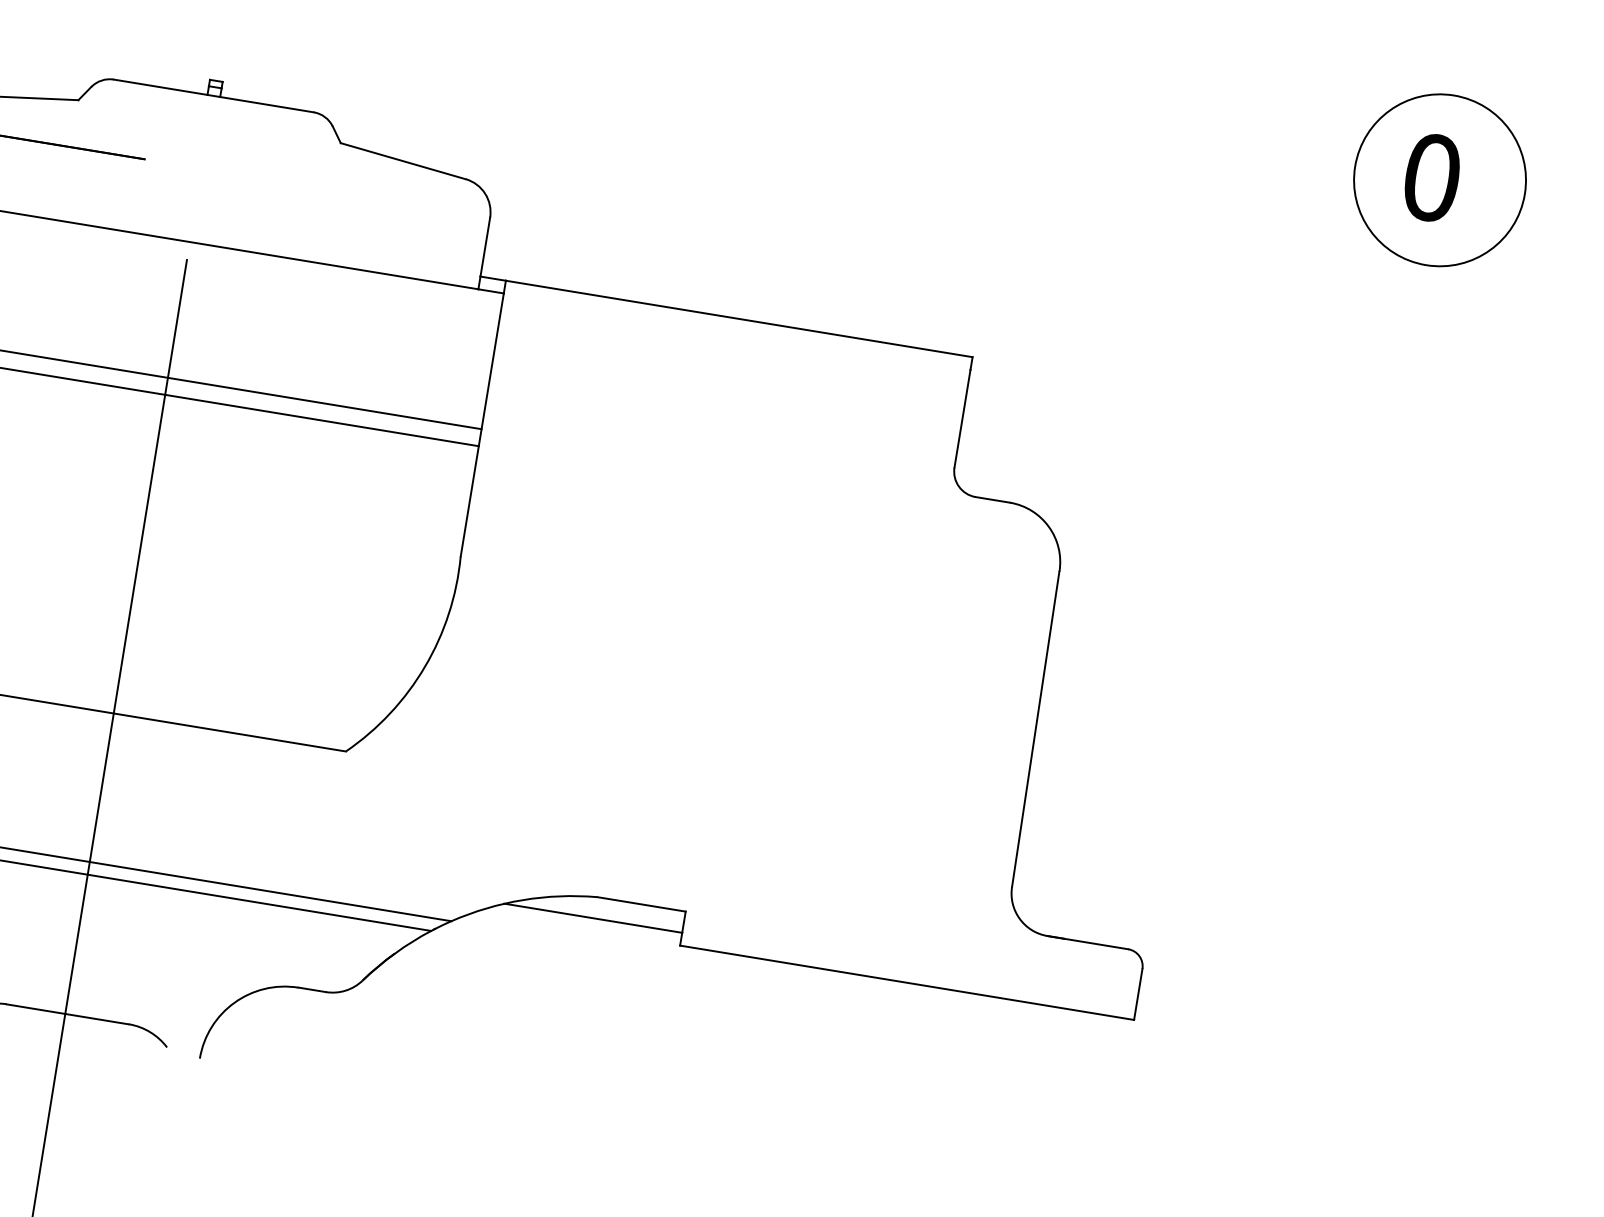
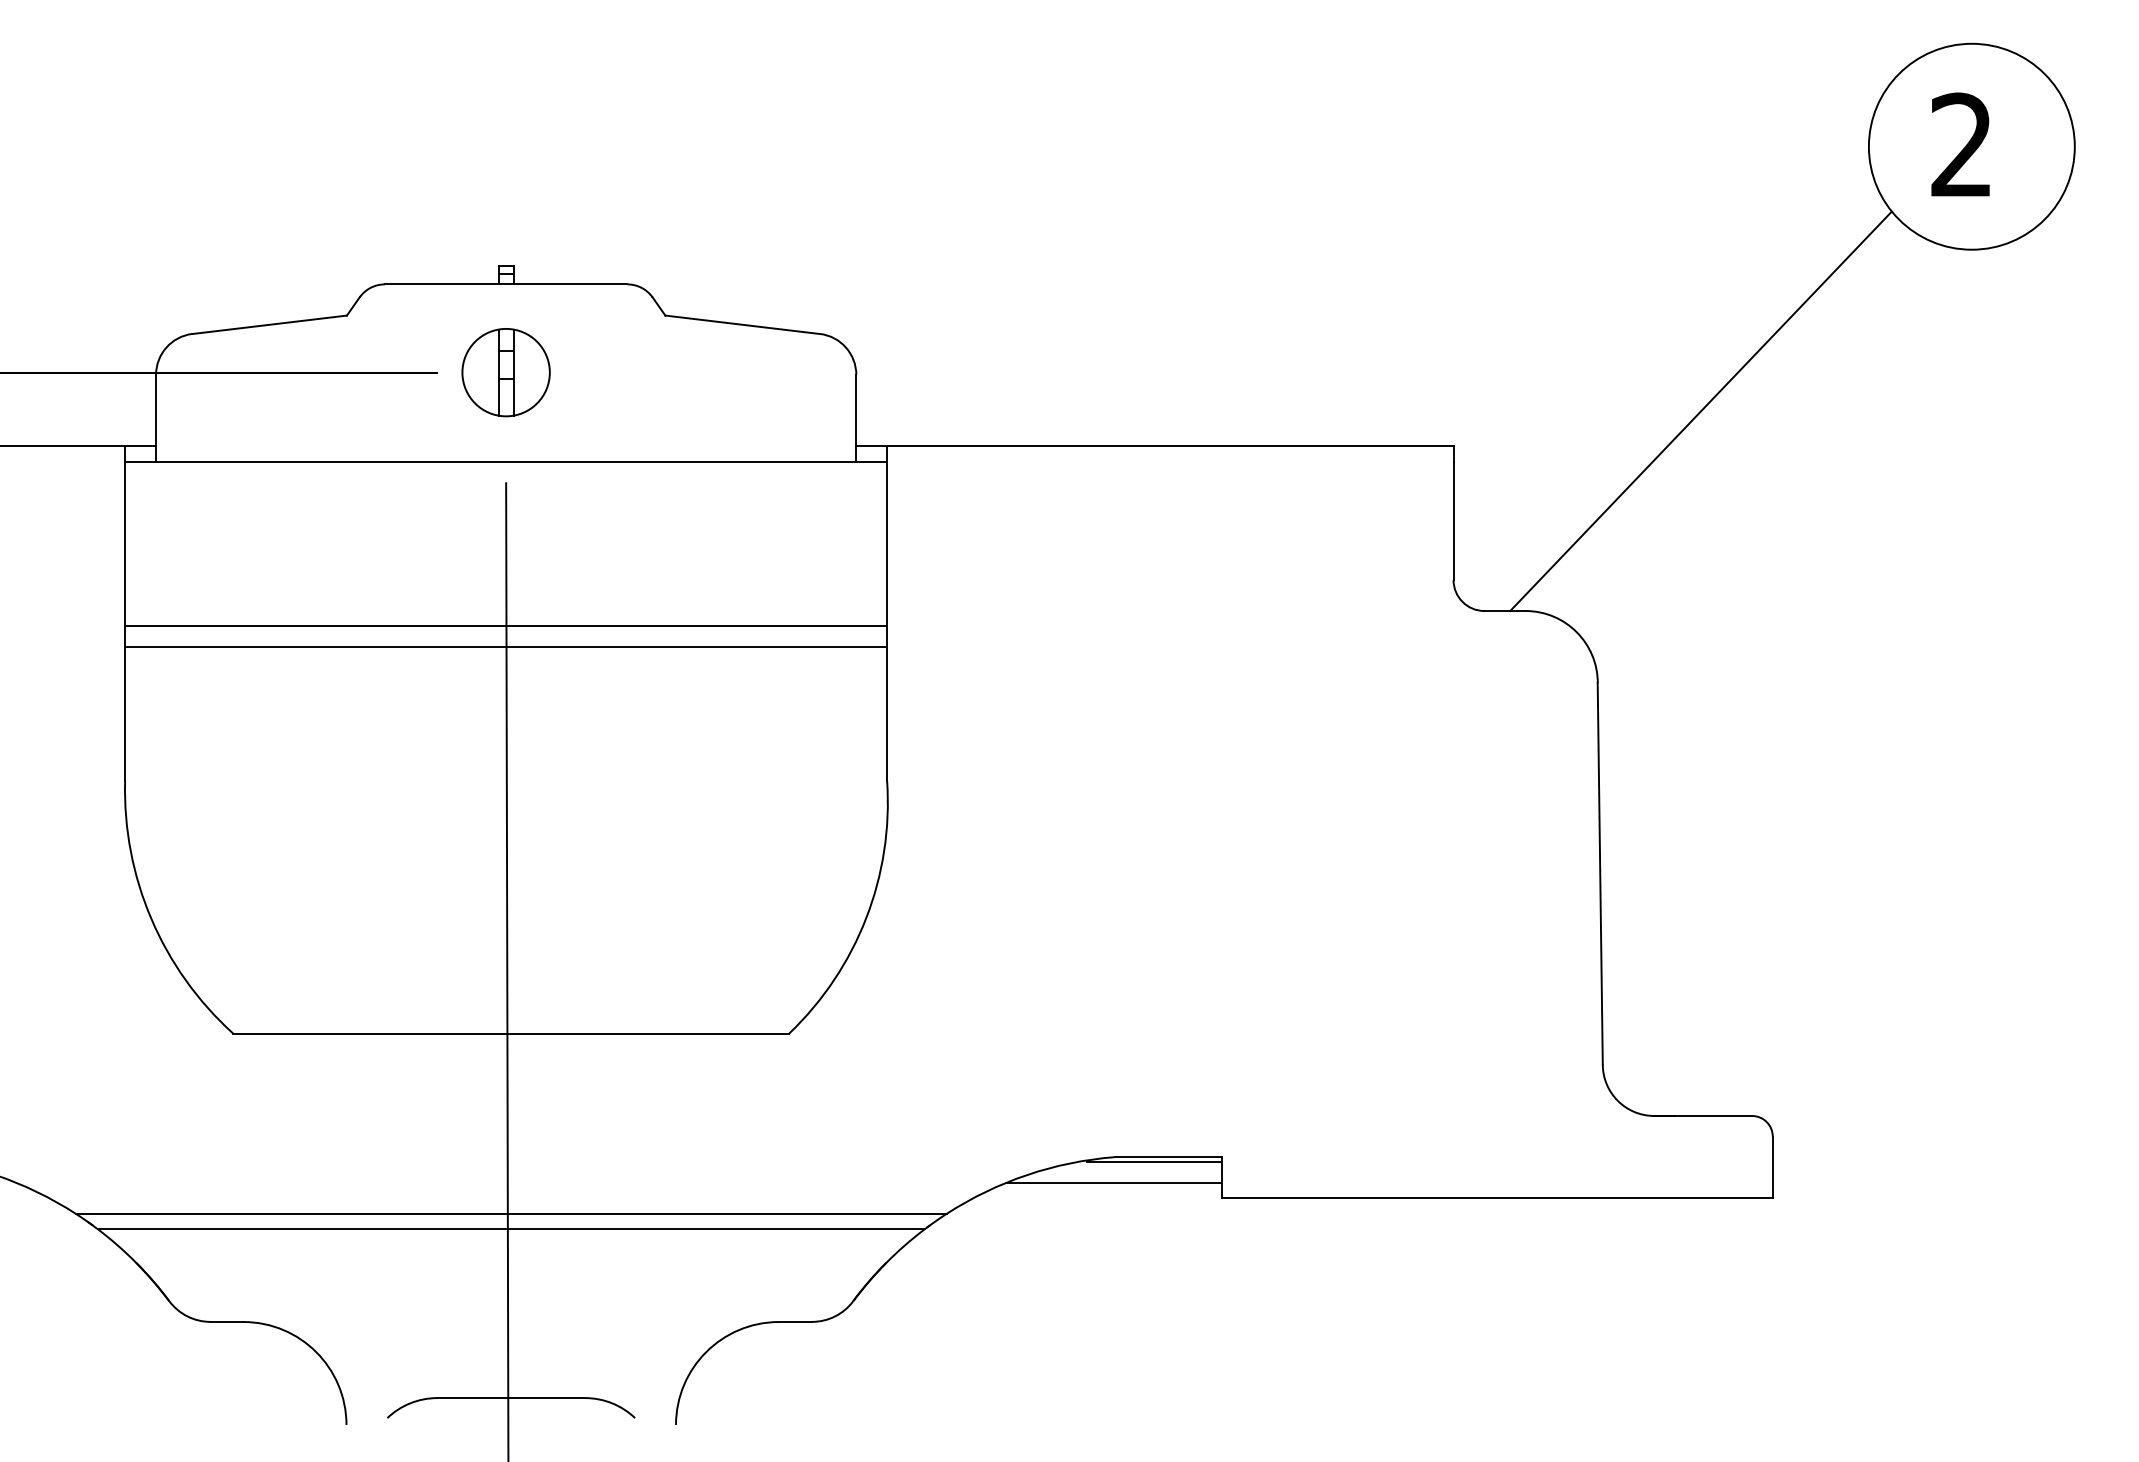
part: (201, 168) -> (505, 372), added
text: (1431, 177) -> (1961, 145), 0 -> 2
line: (1180, 361) -> (1700, 411), added
line: (629, 906) -> (1154, 1162), added

